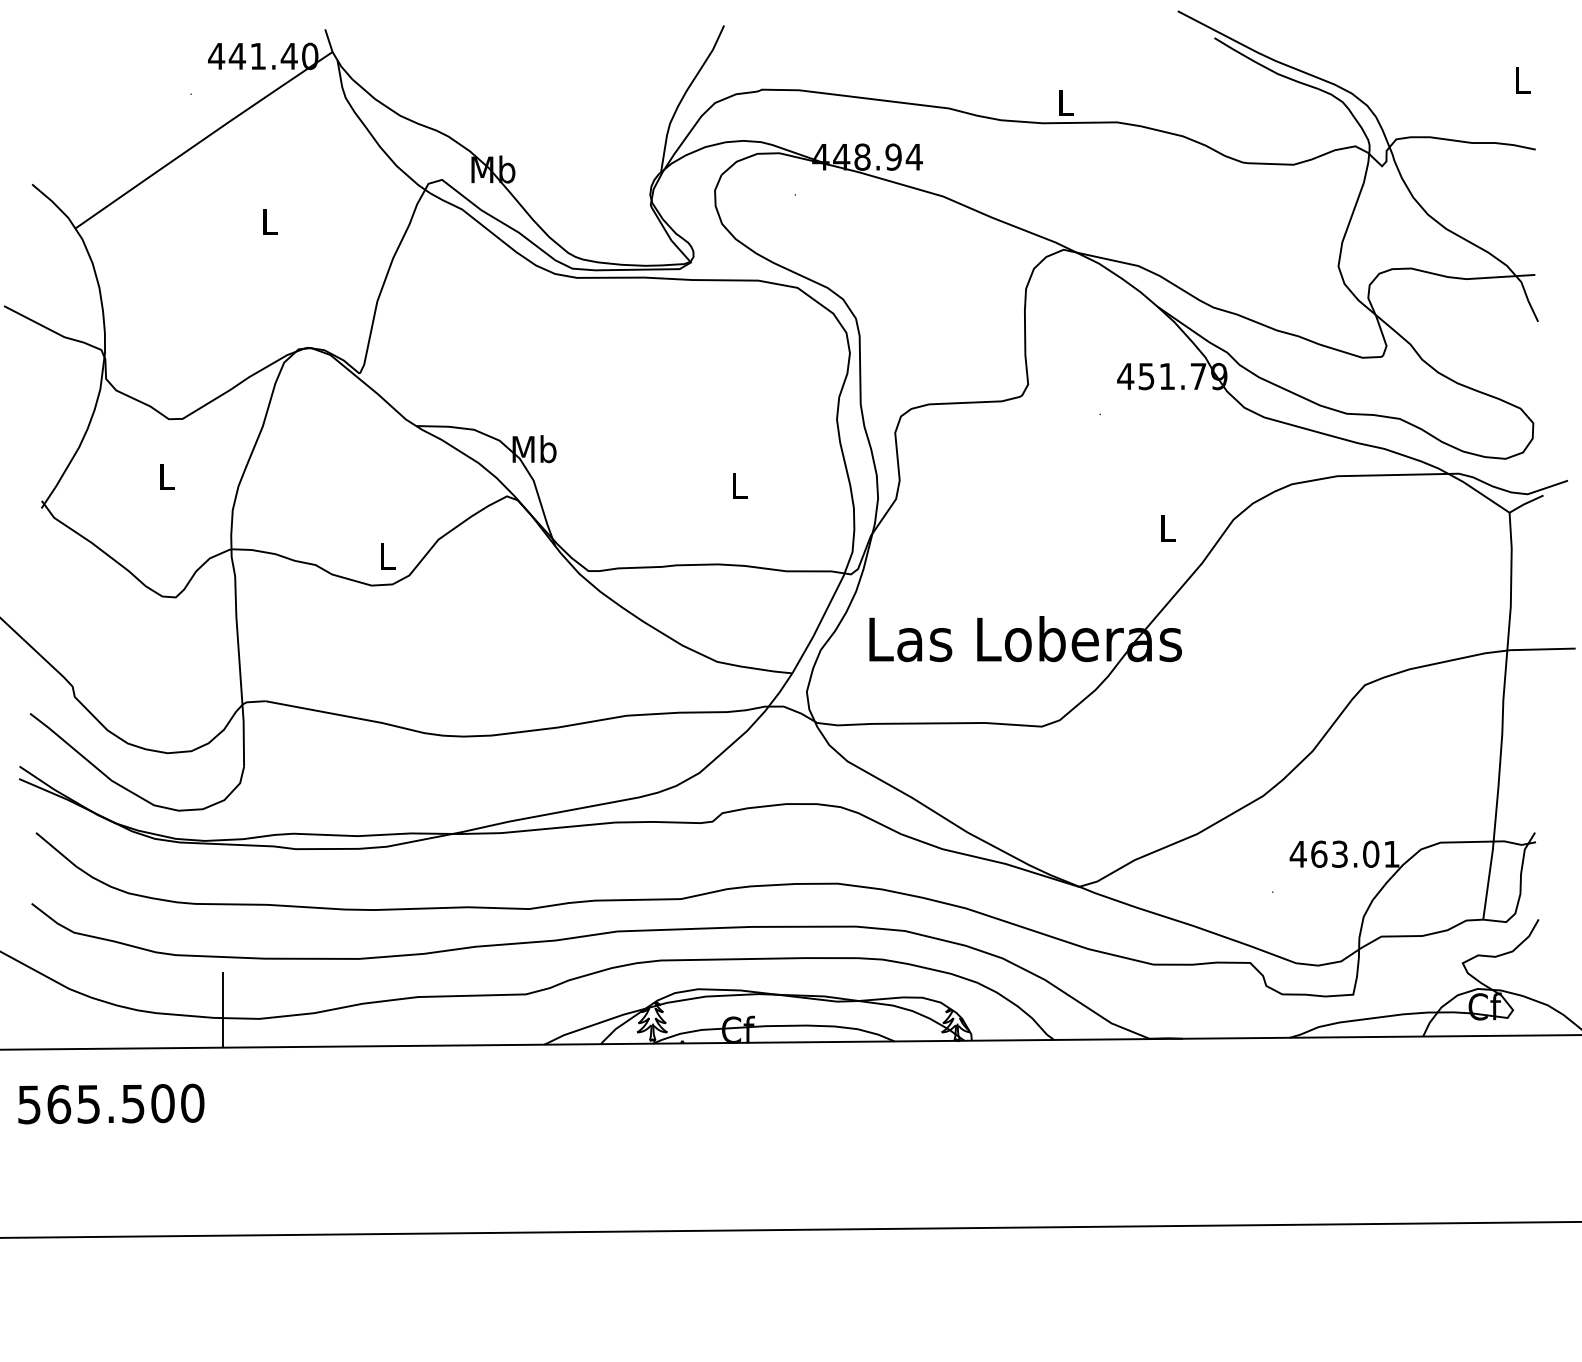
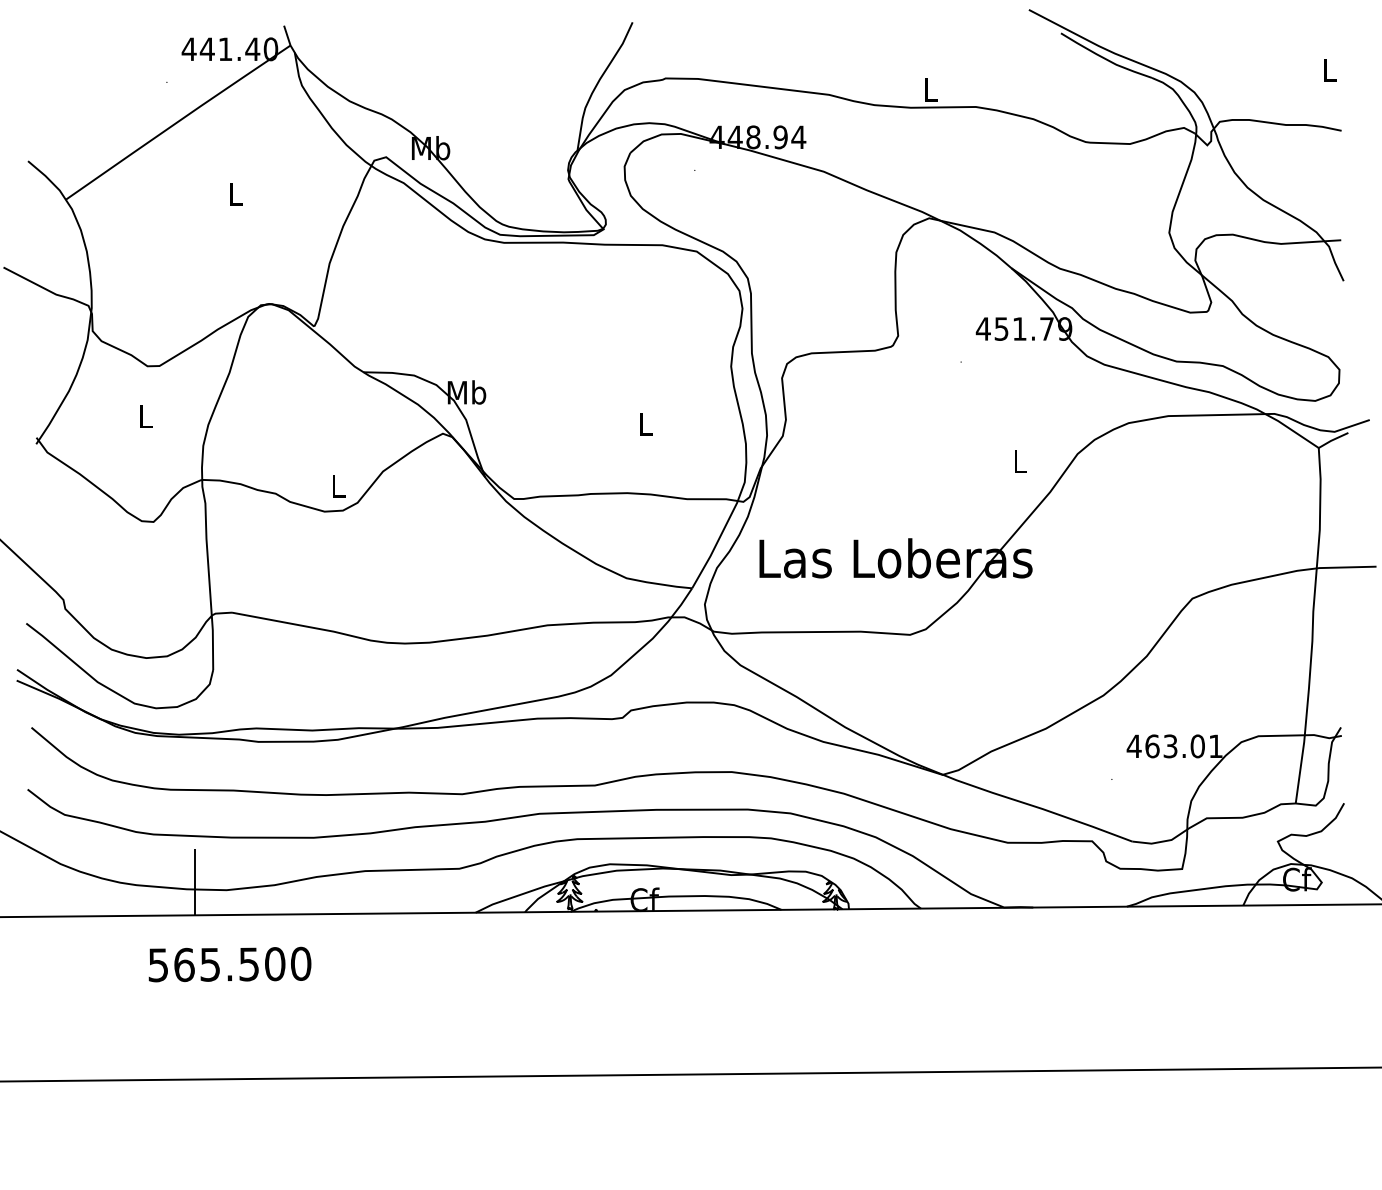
text: (111, 1103) -> (230, 964), moved

